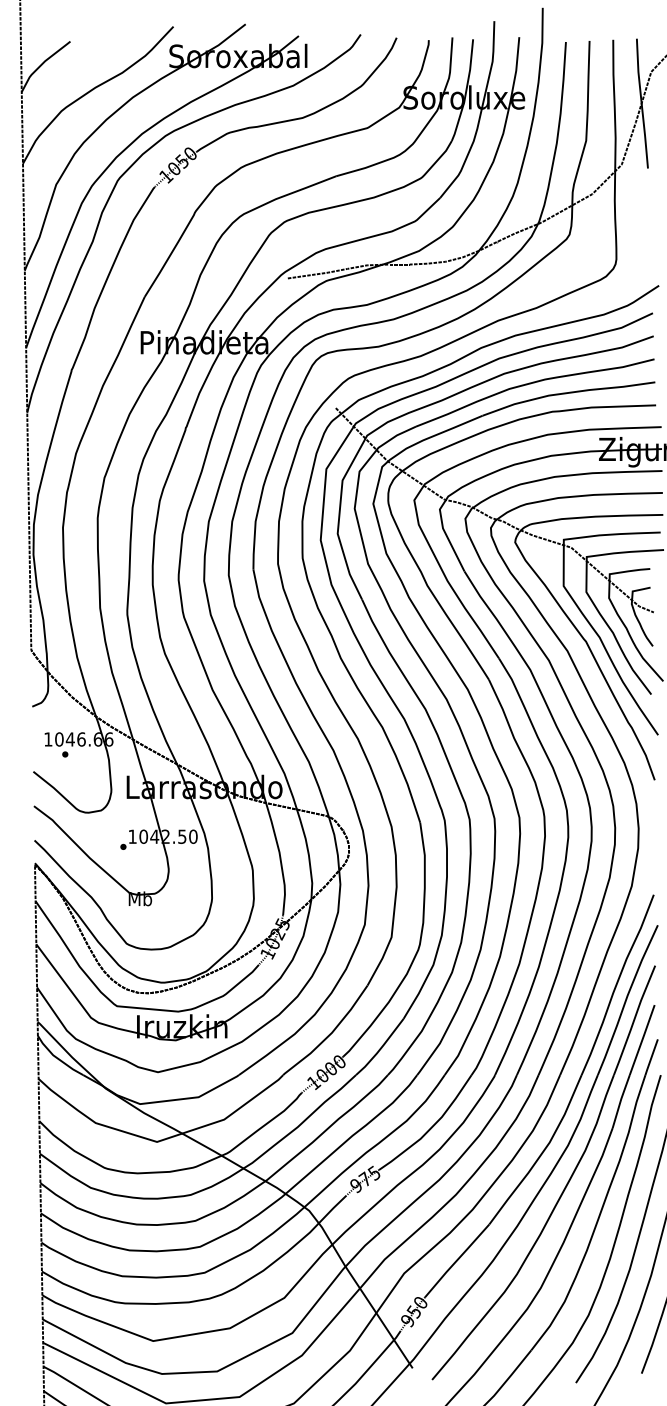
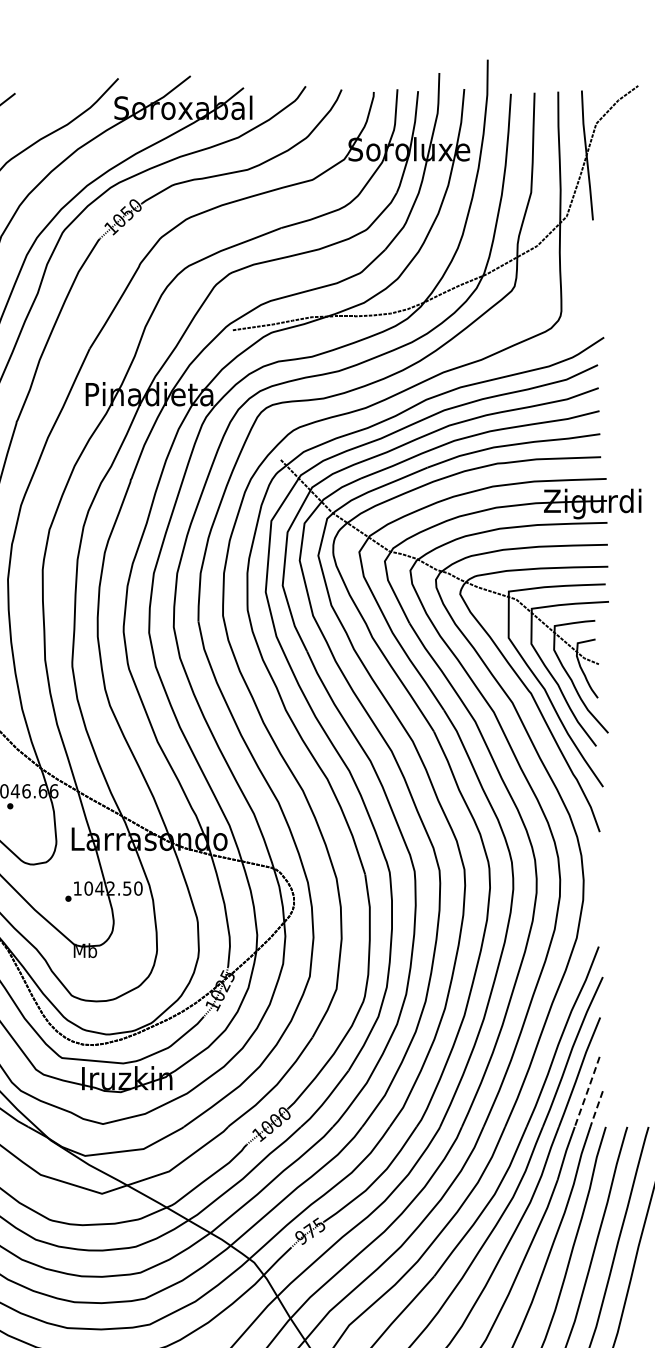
line: (642, 1040) -> (587, 1092), solid -> dashed
line: (651, 1058) -> (596, 1110), solid -> dashed

